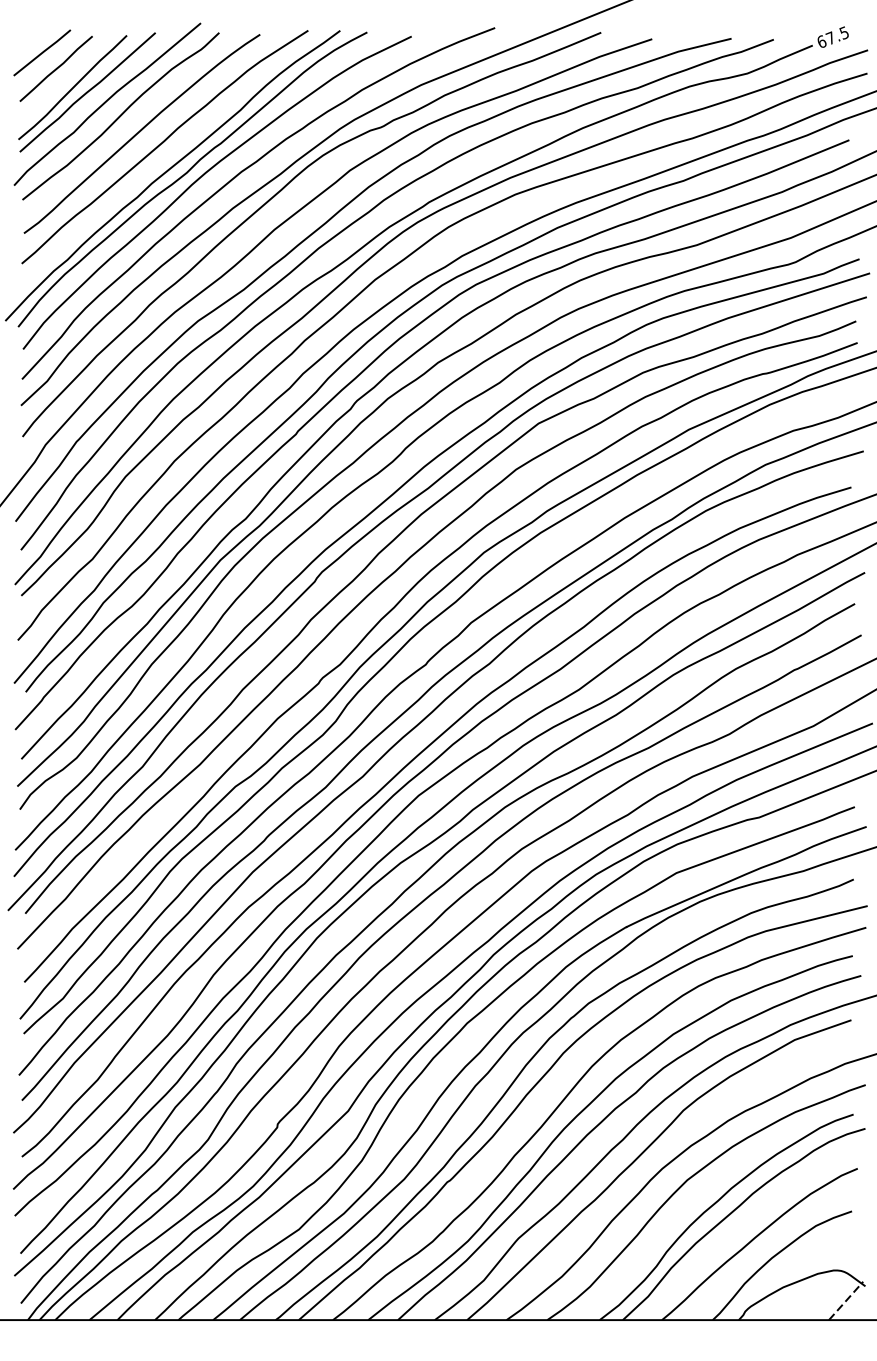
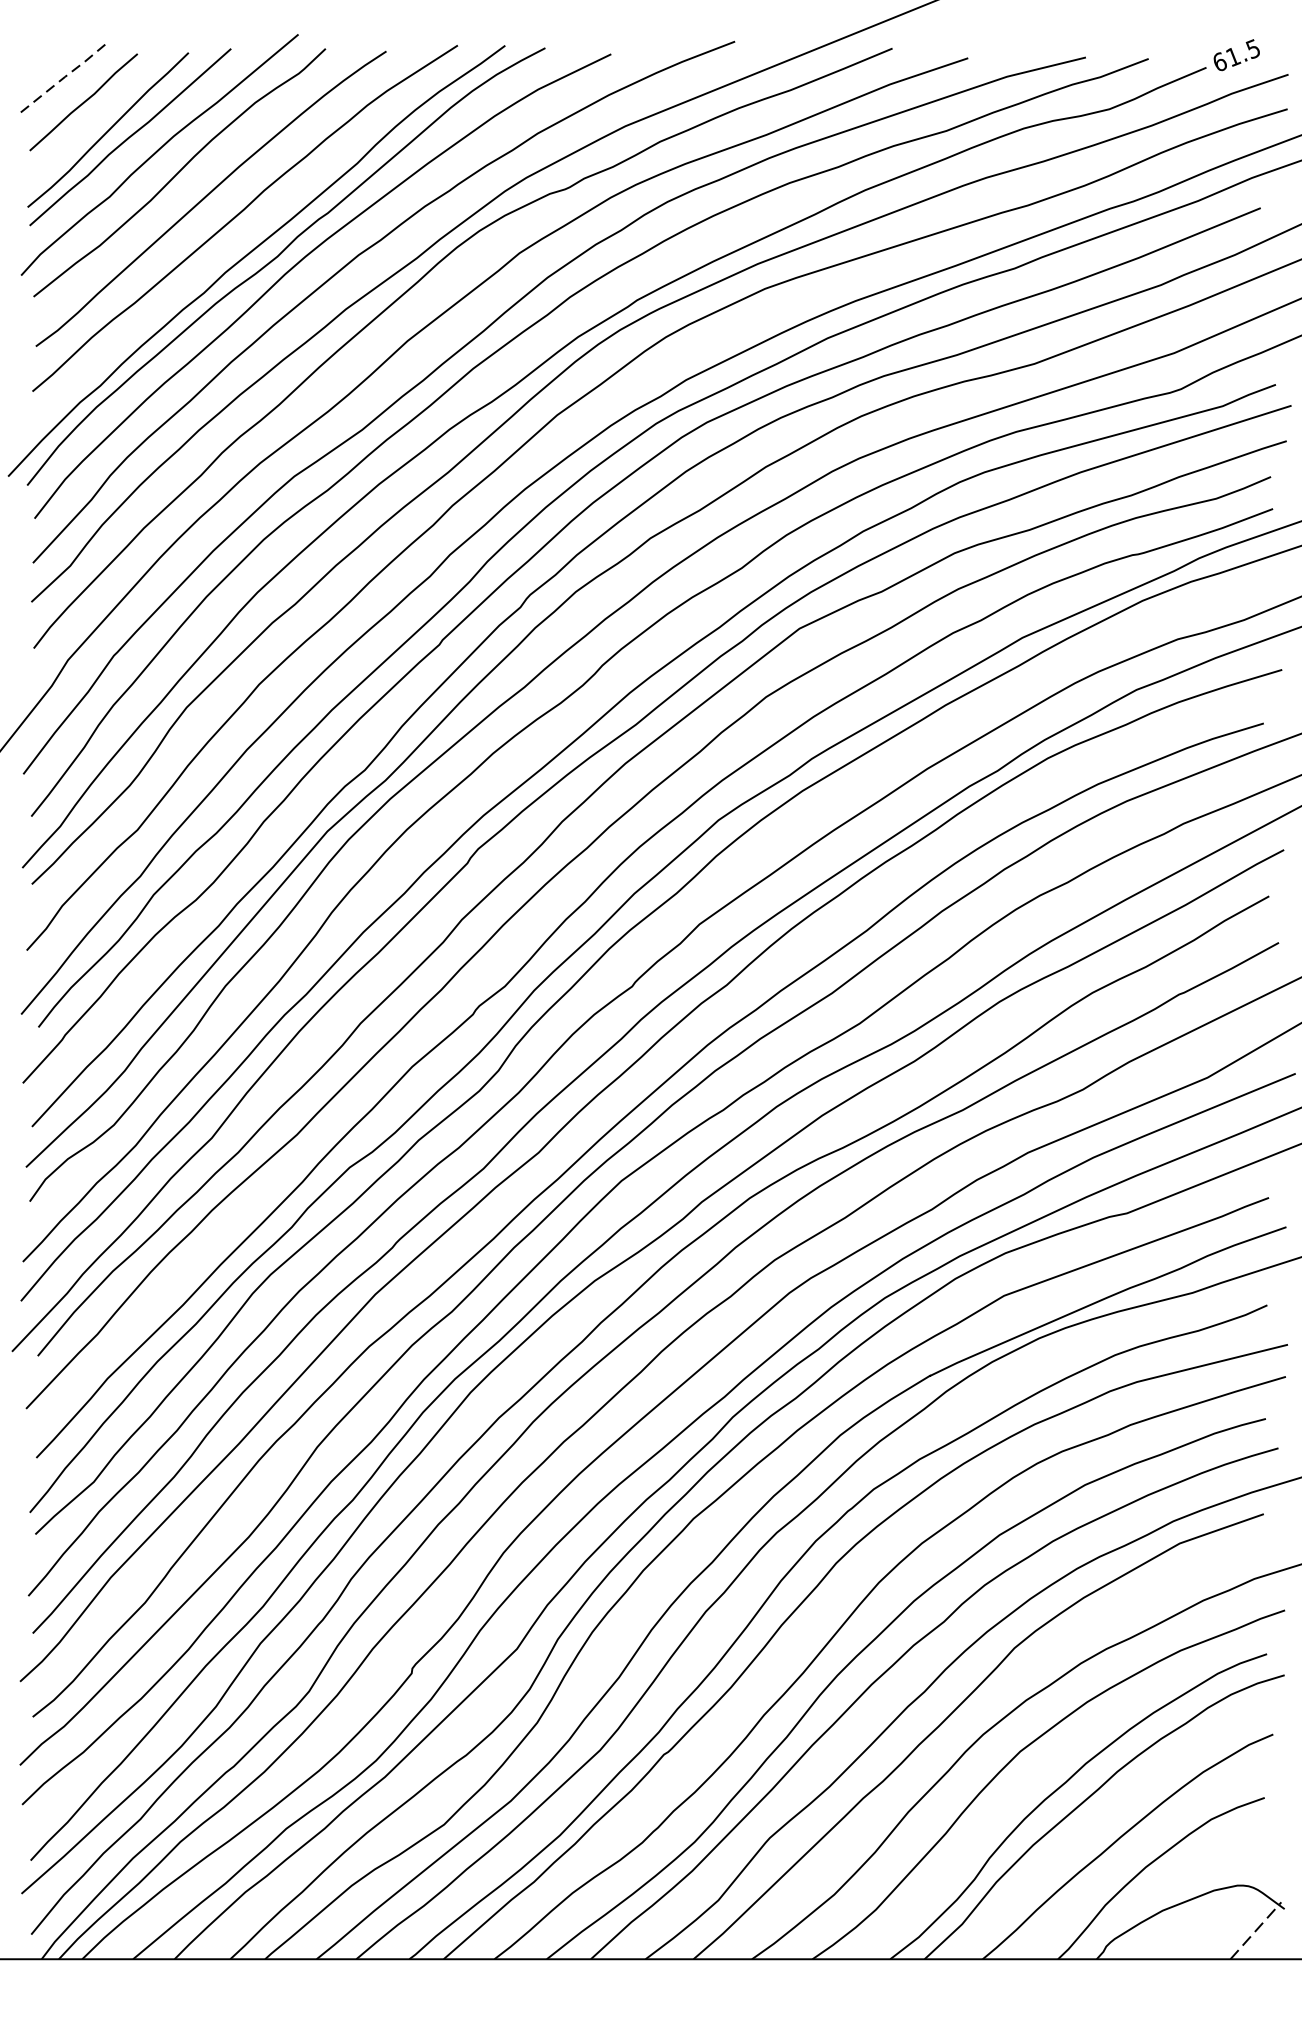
text: (830, 37) -> (1232, 55), 67.5 -> 61.5
line: (43, 52) -> (64, 77), solid -> dashed

